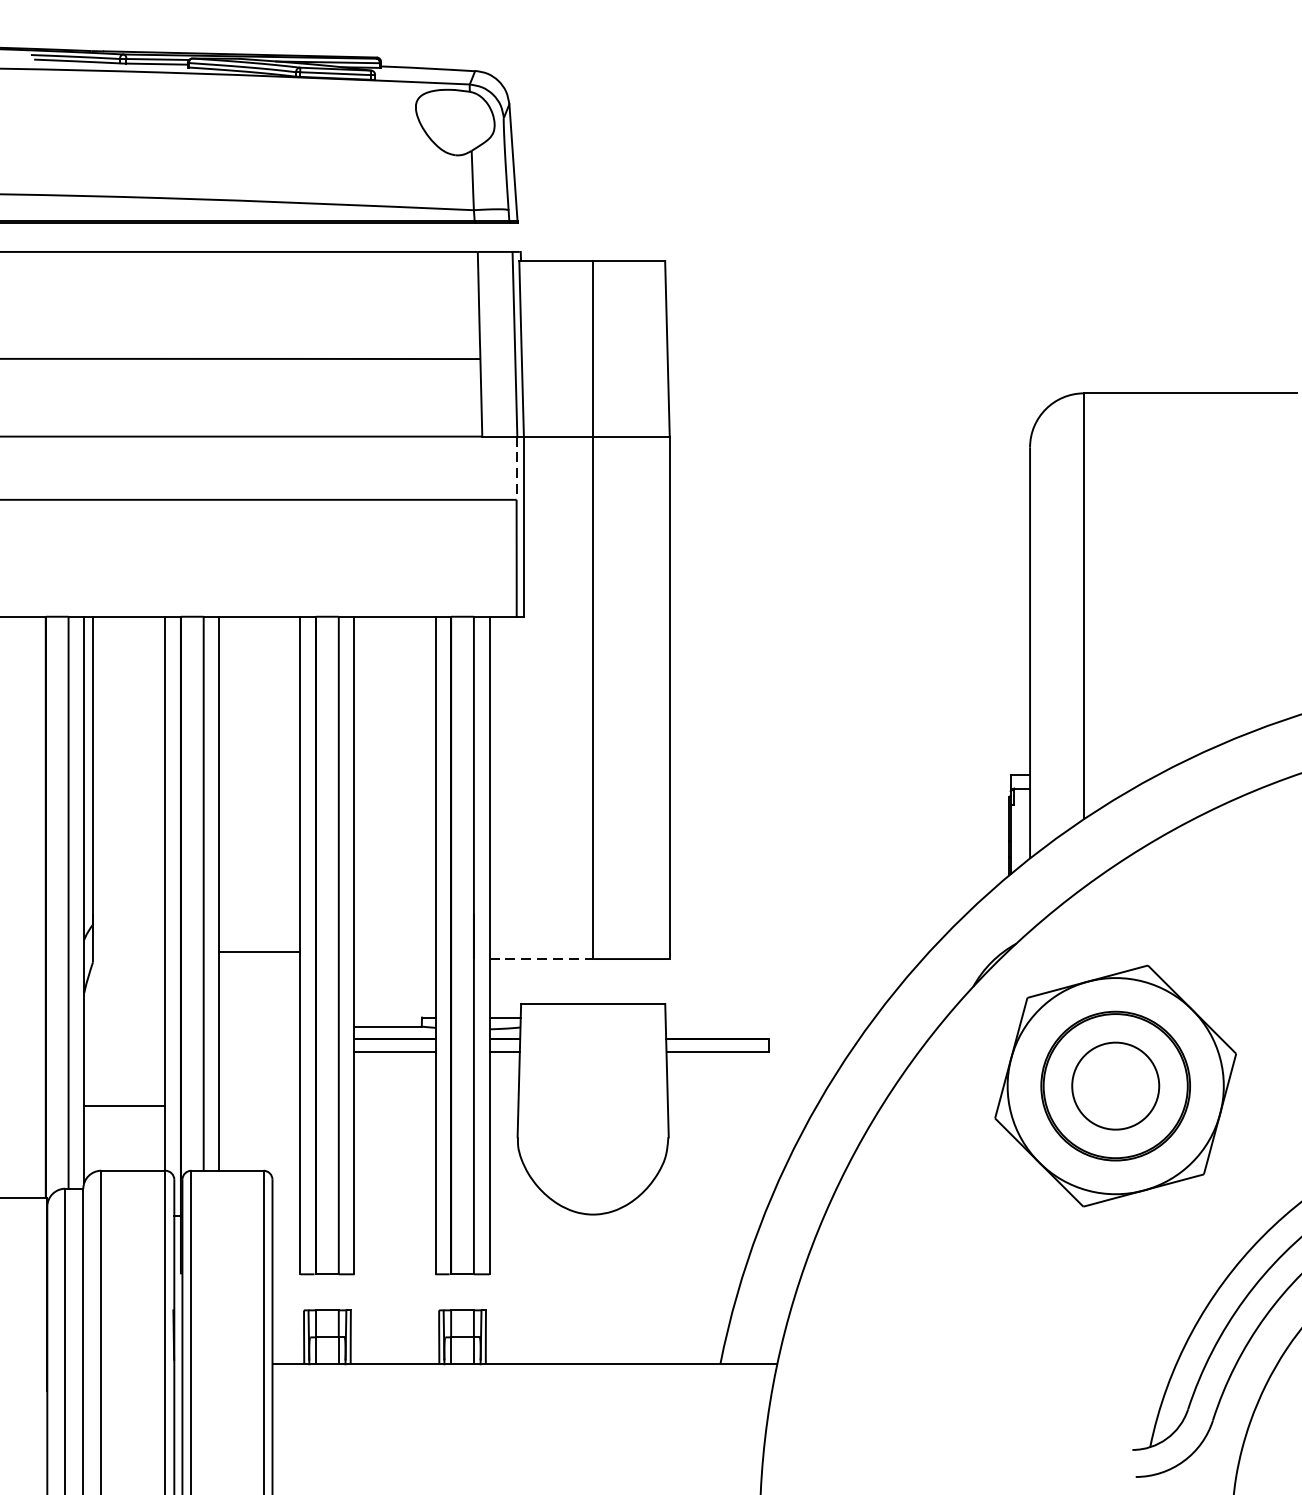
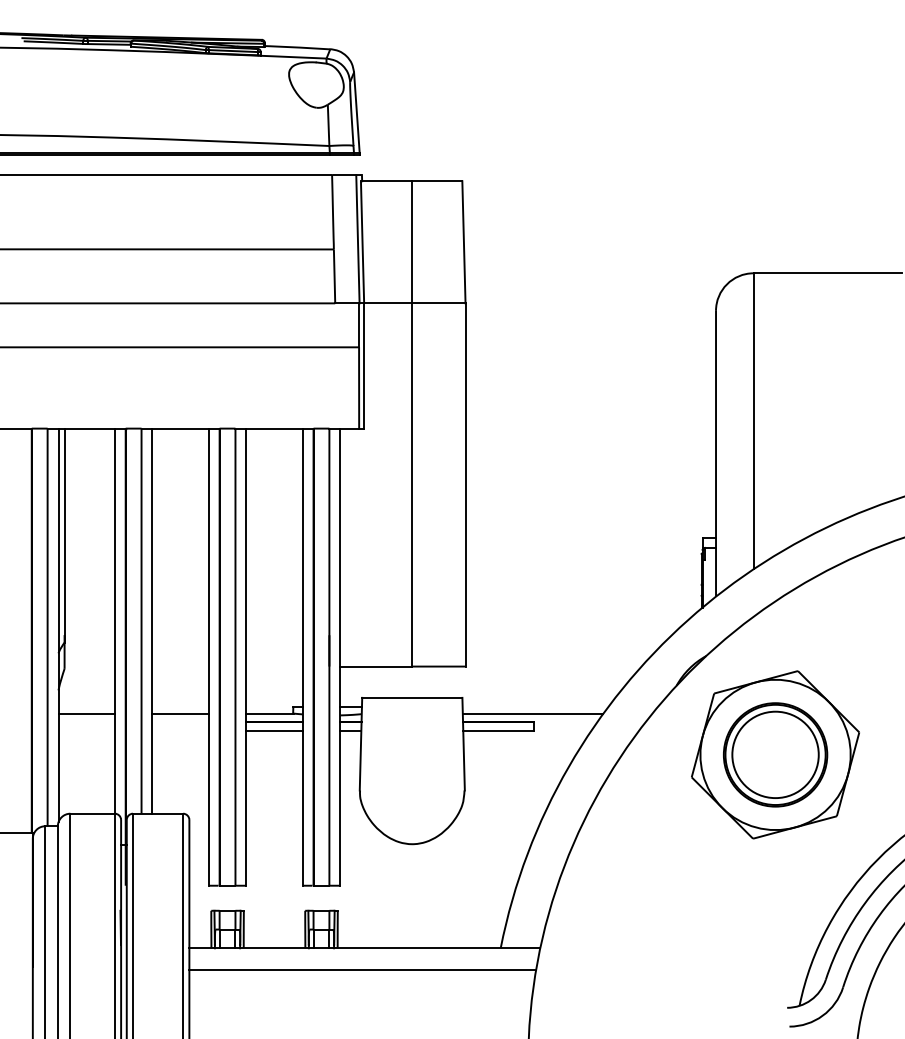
line: (517, 468) -> (359, 325), dashed -> solid
line: (259, 951) -> (180, 713), moved
line: (541, 958) -> (376, 666), dashed -> solid
line: (766, 1026) -> (532, 713), added
circle: (1115, 1085) -> (775, 754), size x1.43
line: (124, 1105) -> (86, 713), moved
line: (521, 1396) -> (362, 970), added

